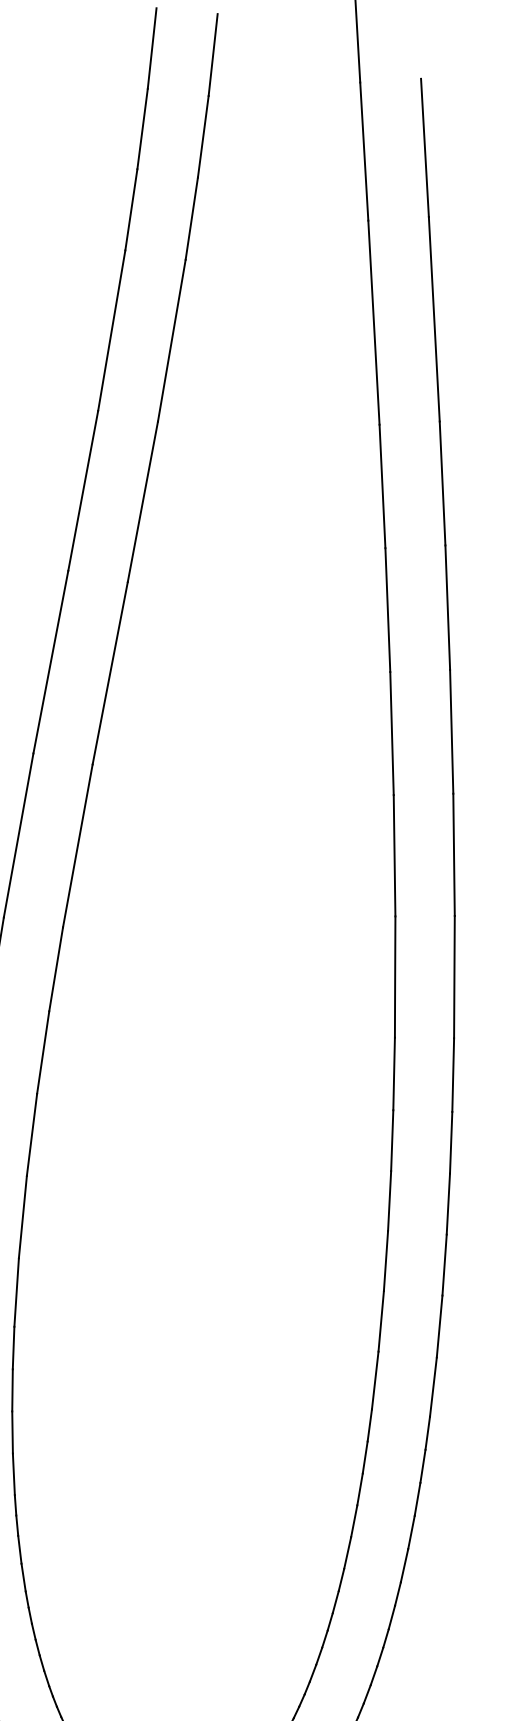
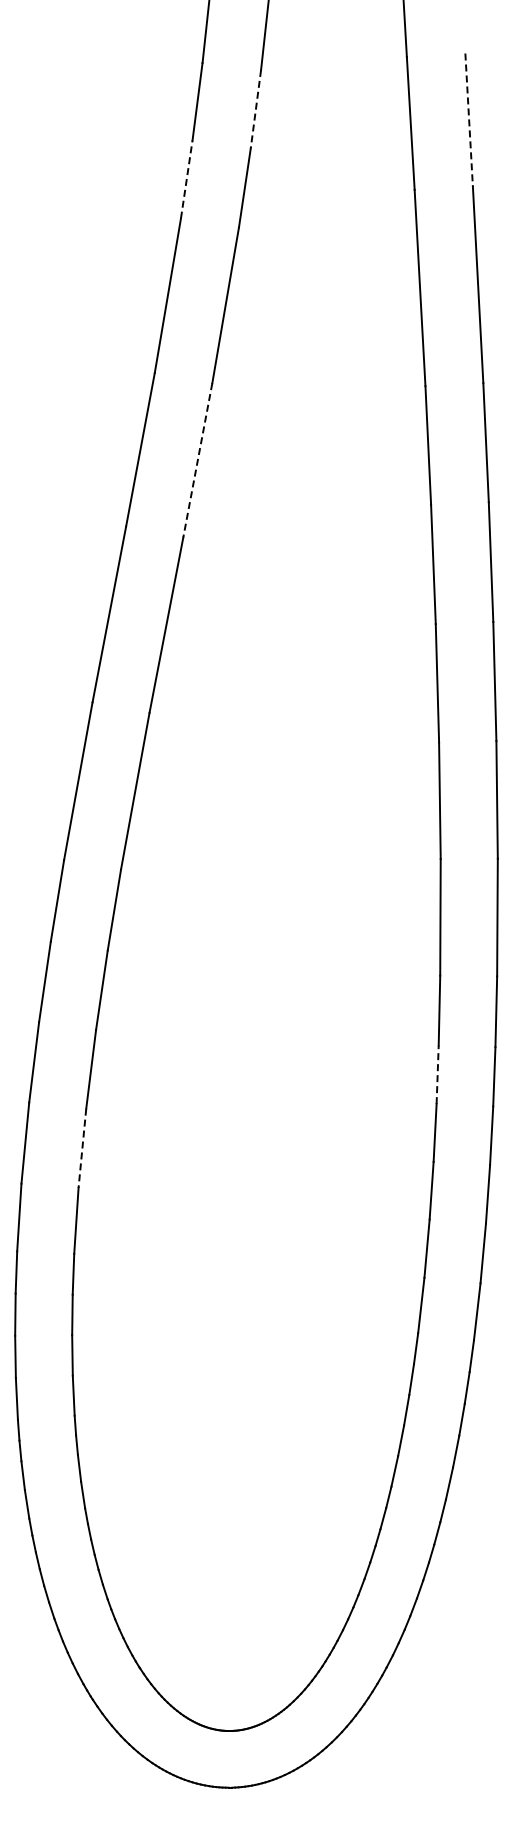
line: (202, 137) -> (255, 109), solid -> dashed
line: (425, 147) -> (469, 119), solid -> dashed
line: (131, 209) -> (186, 179), solid -> dashed
line: (142, 501) -> (197, 460), solid -> dashed
line: (392, 1140) -> (437, 1074), solid -> dashed
line: (22, 1217) -> (82, 1148), solid -> dashed

